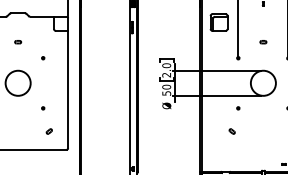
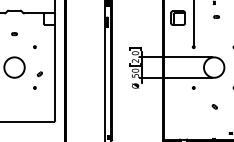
part: (263, 42) -> (216, 17), moved
part: (48, 131) -> (39, 74), moved
part: (231, 131) -> (214, 106), moved

